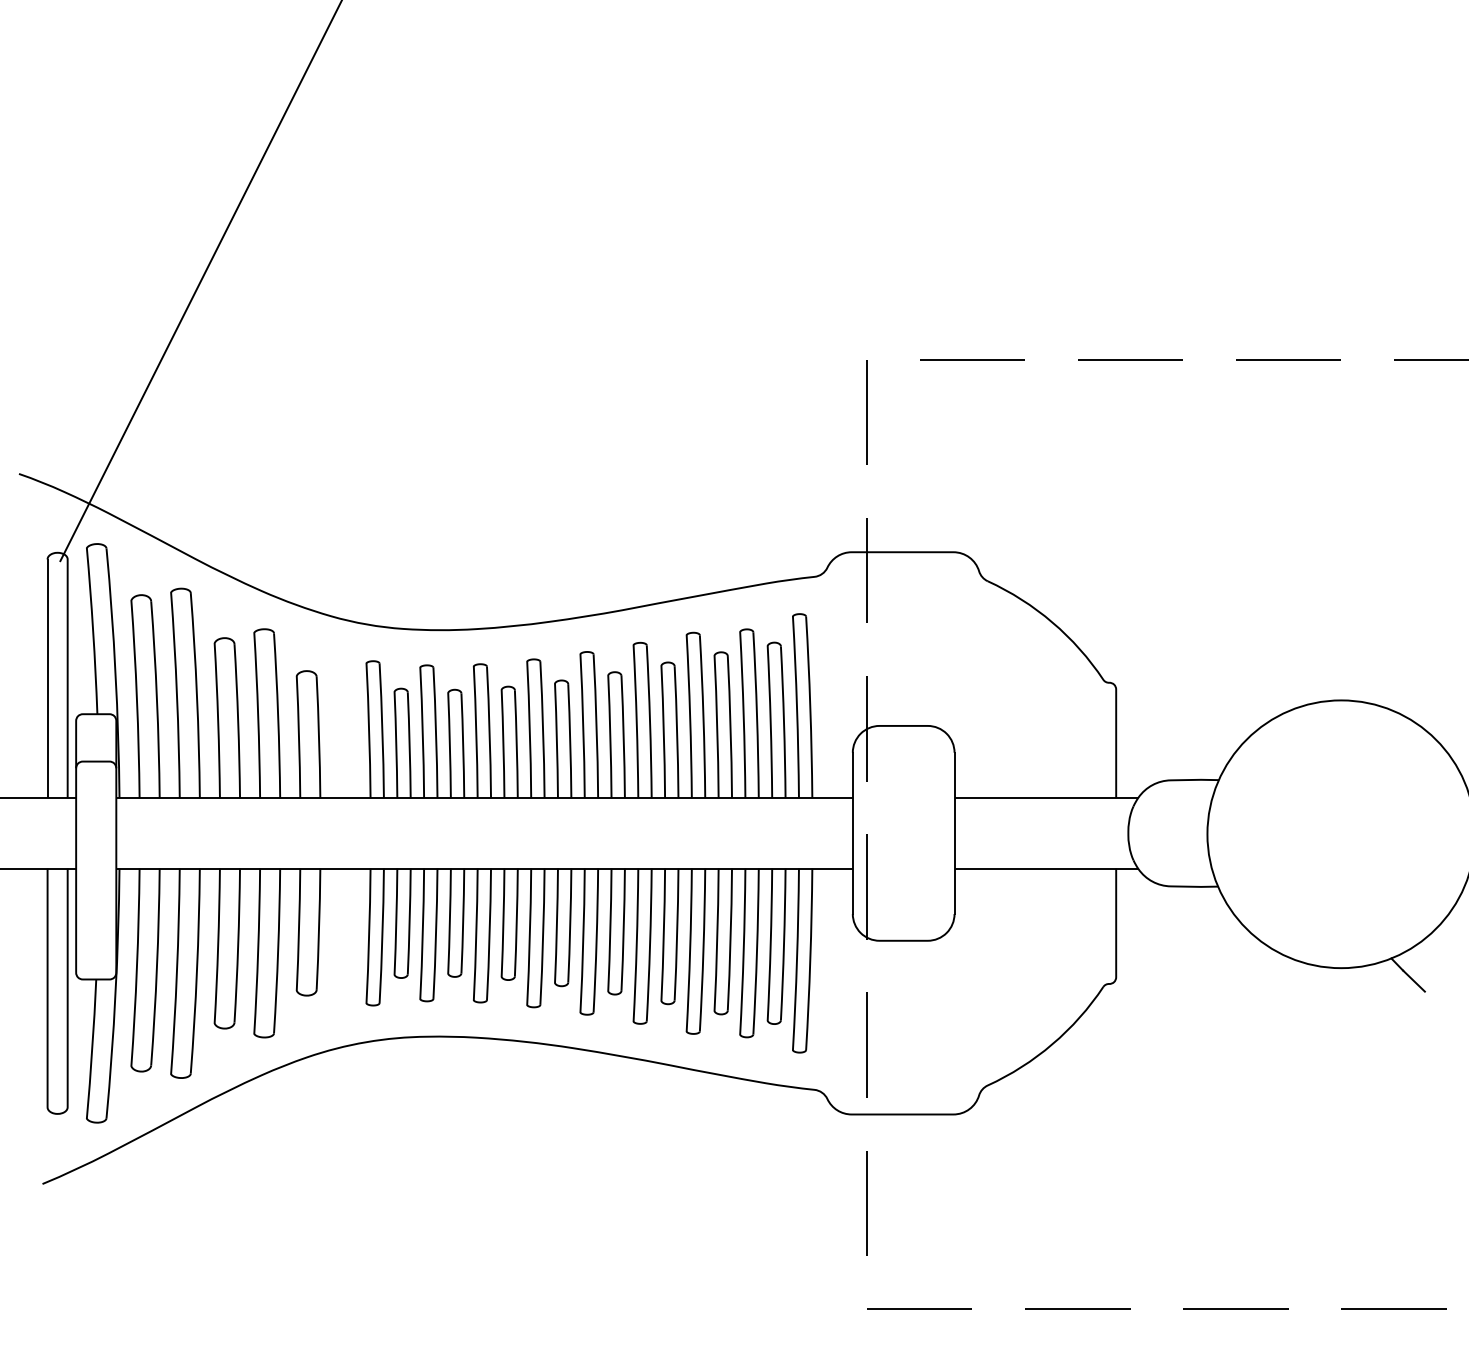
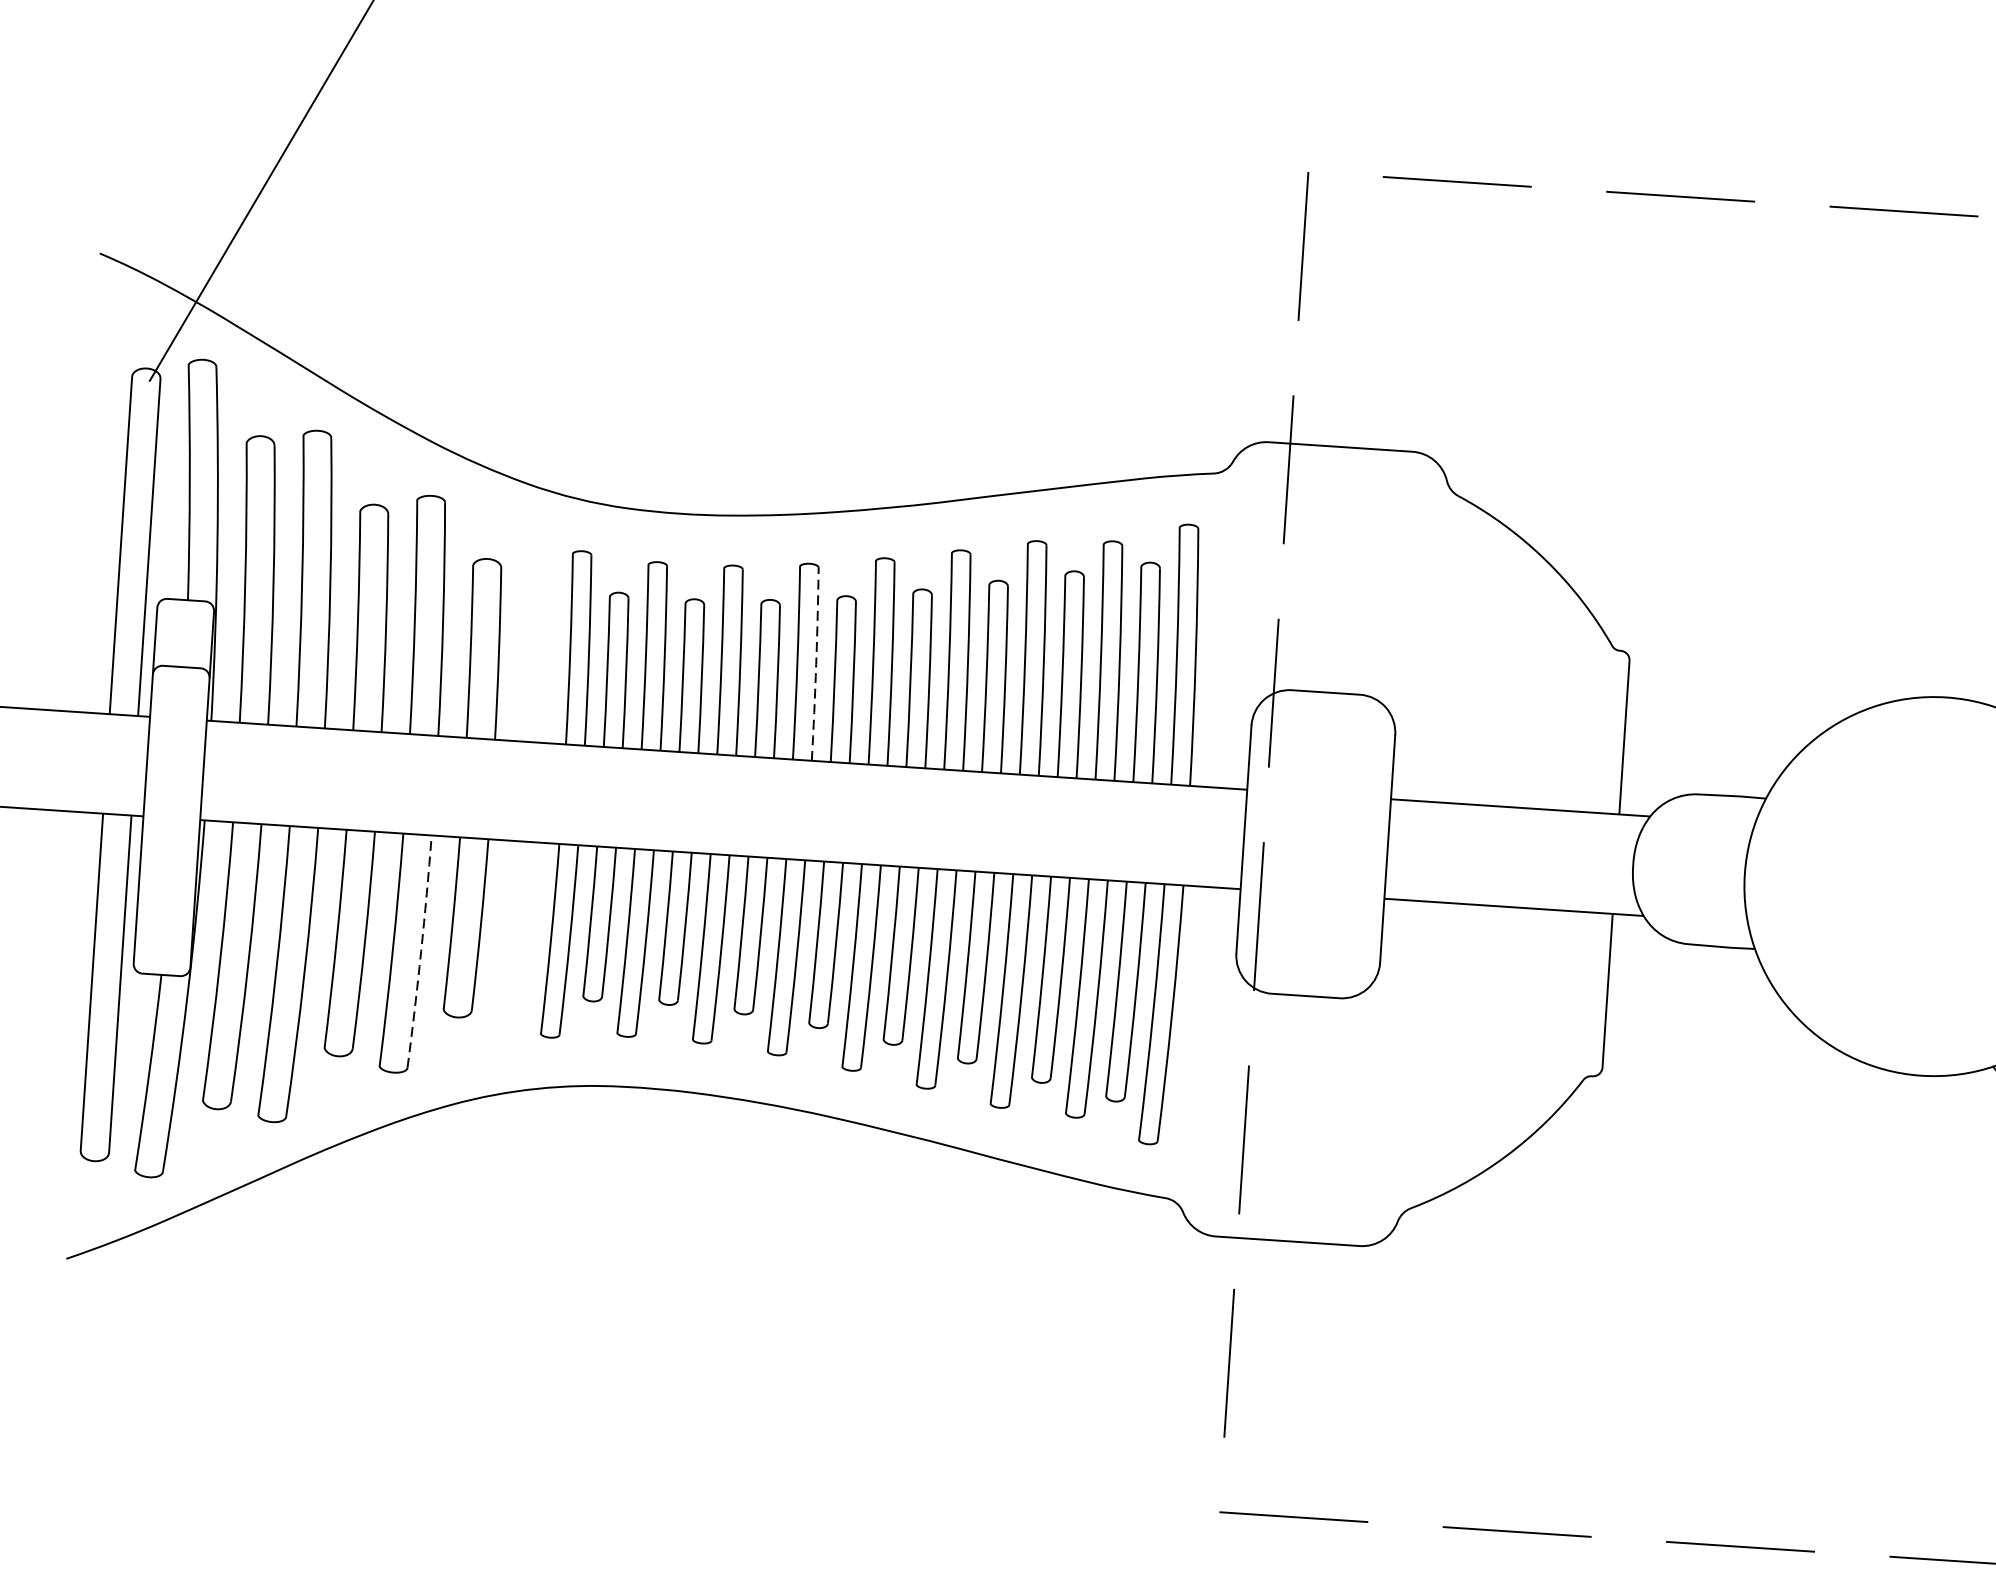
line: (543, 729) -> (816, 663), solid -> dashed
line: (278, 951) -> (421, 952), solid -> dashed

